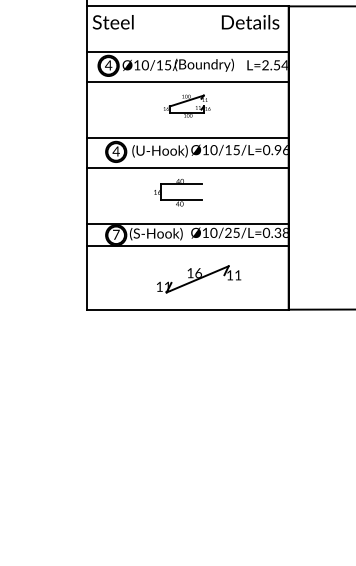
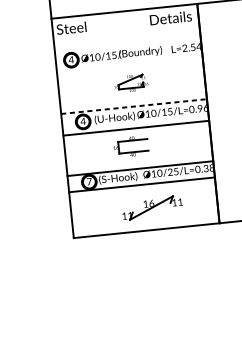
line: (187, 52) -> (127, 44), removed
line: (187, 82) -> (129, 66), removed
line: (187, 138) -> (133, 106), solid -> dashed

